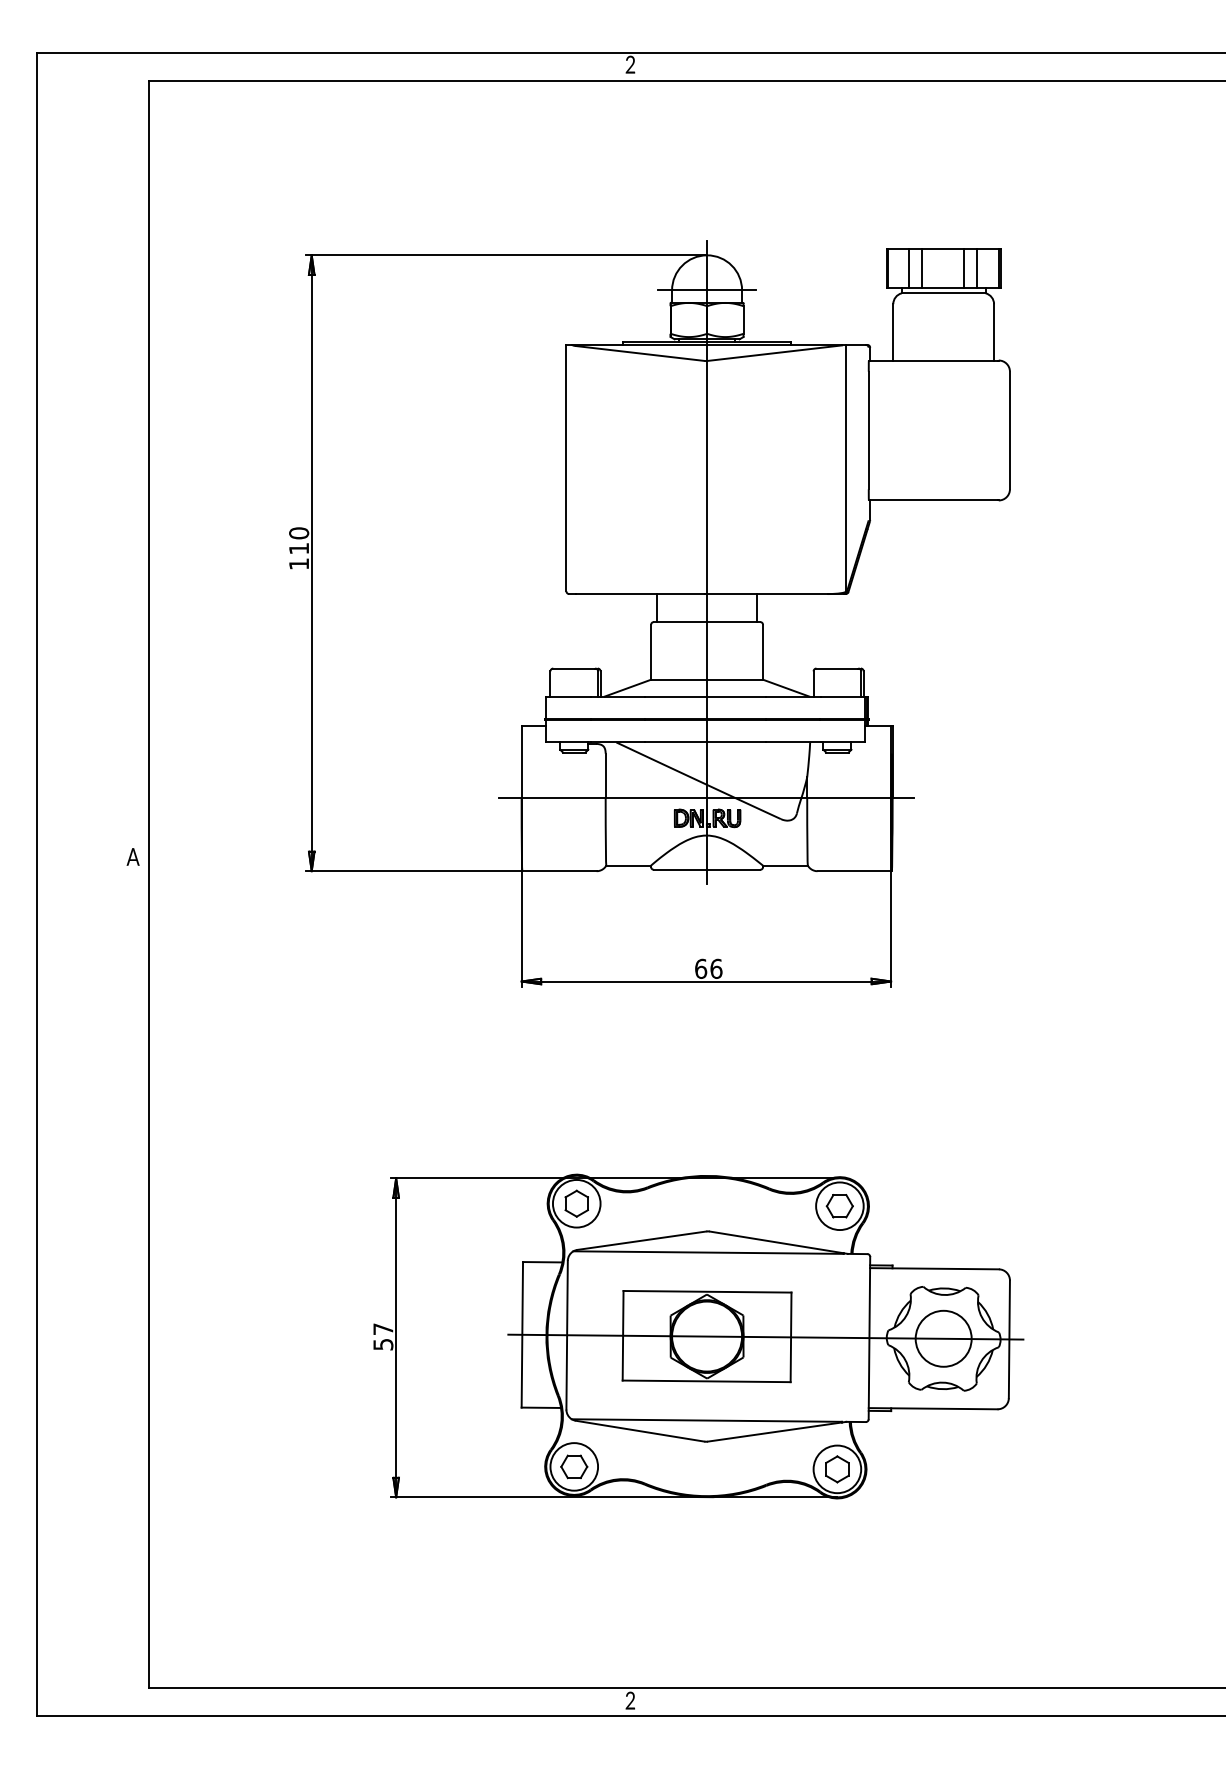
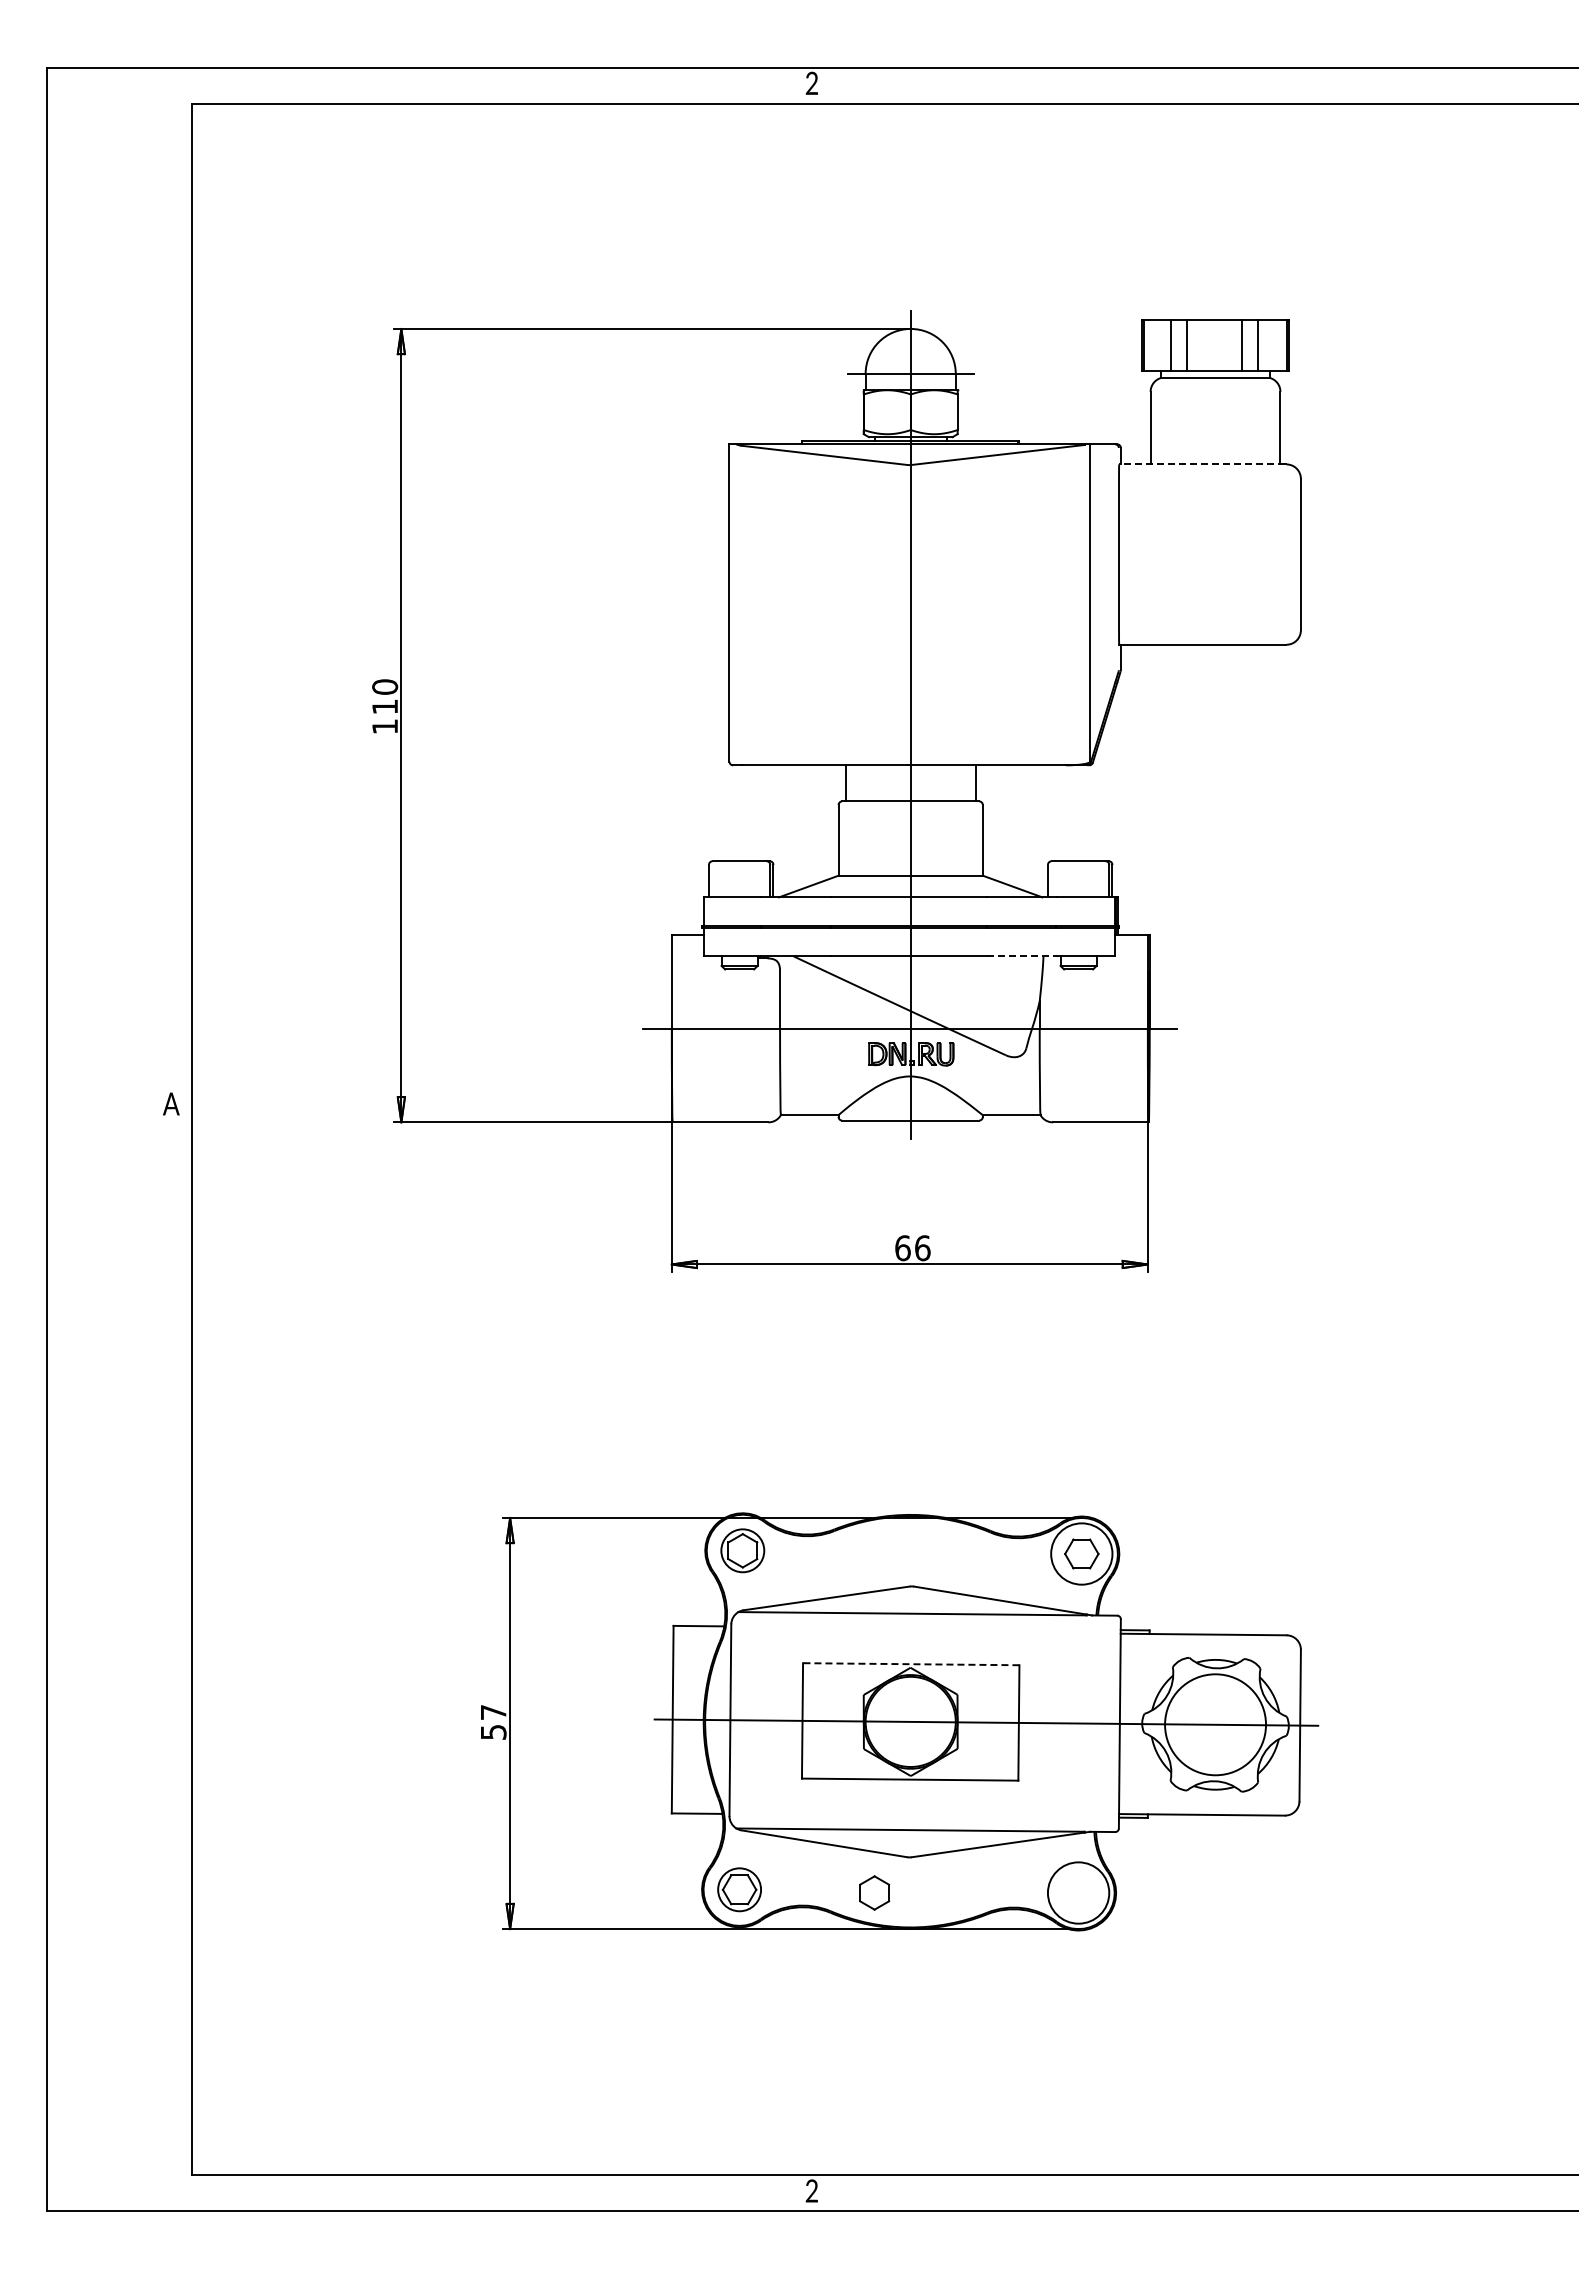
line: (933, 360) -> (1202, 464), solid -> dashed
line: (793, 742) -> (1022, 956), solid -> dashed
circle: (576, 1203) -> (742, 1550), size x0.7
line: (706, 1292) -> (910, 1664), solid -> dashed
circle: (943, 1338) -> (1215, 1724), size x1.4
circle: (574, 1466) -> (739, 1889), size x0.7
part: (837, 1468) -> (874, 1892), moved

